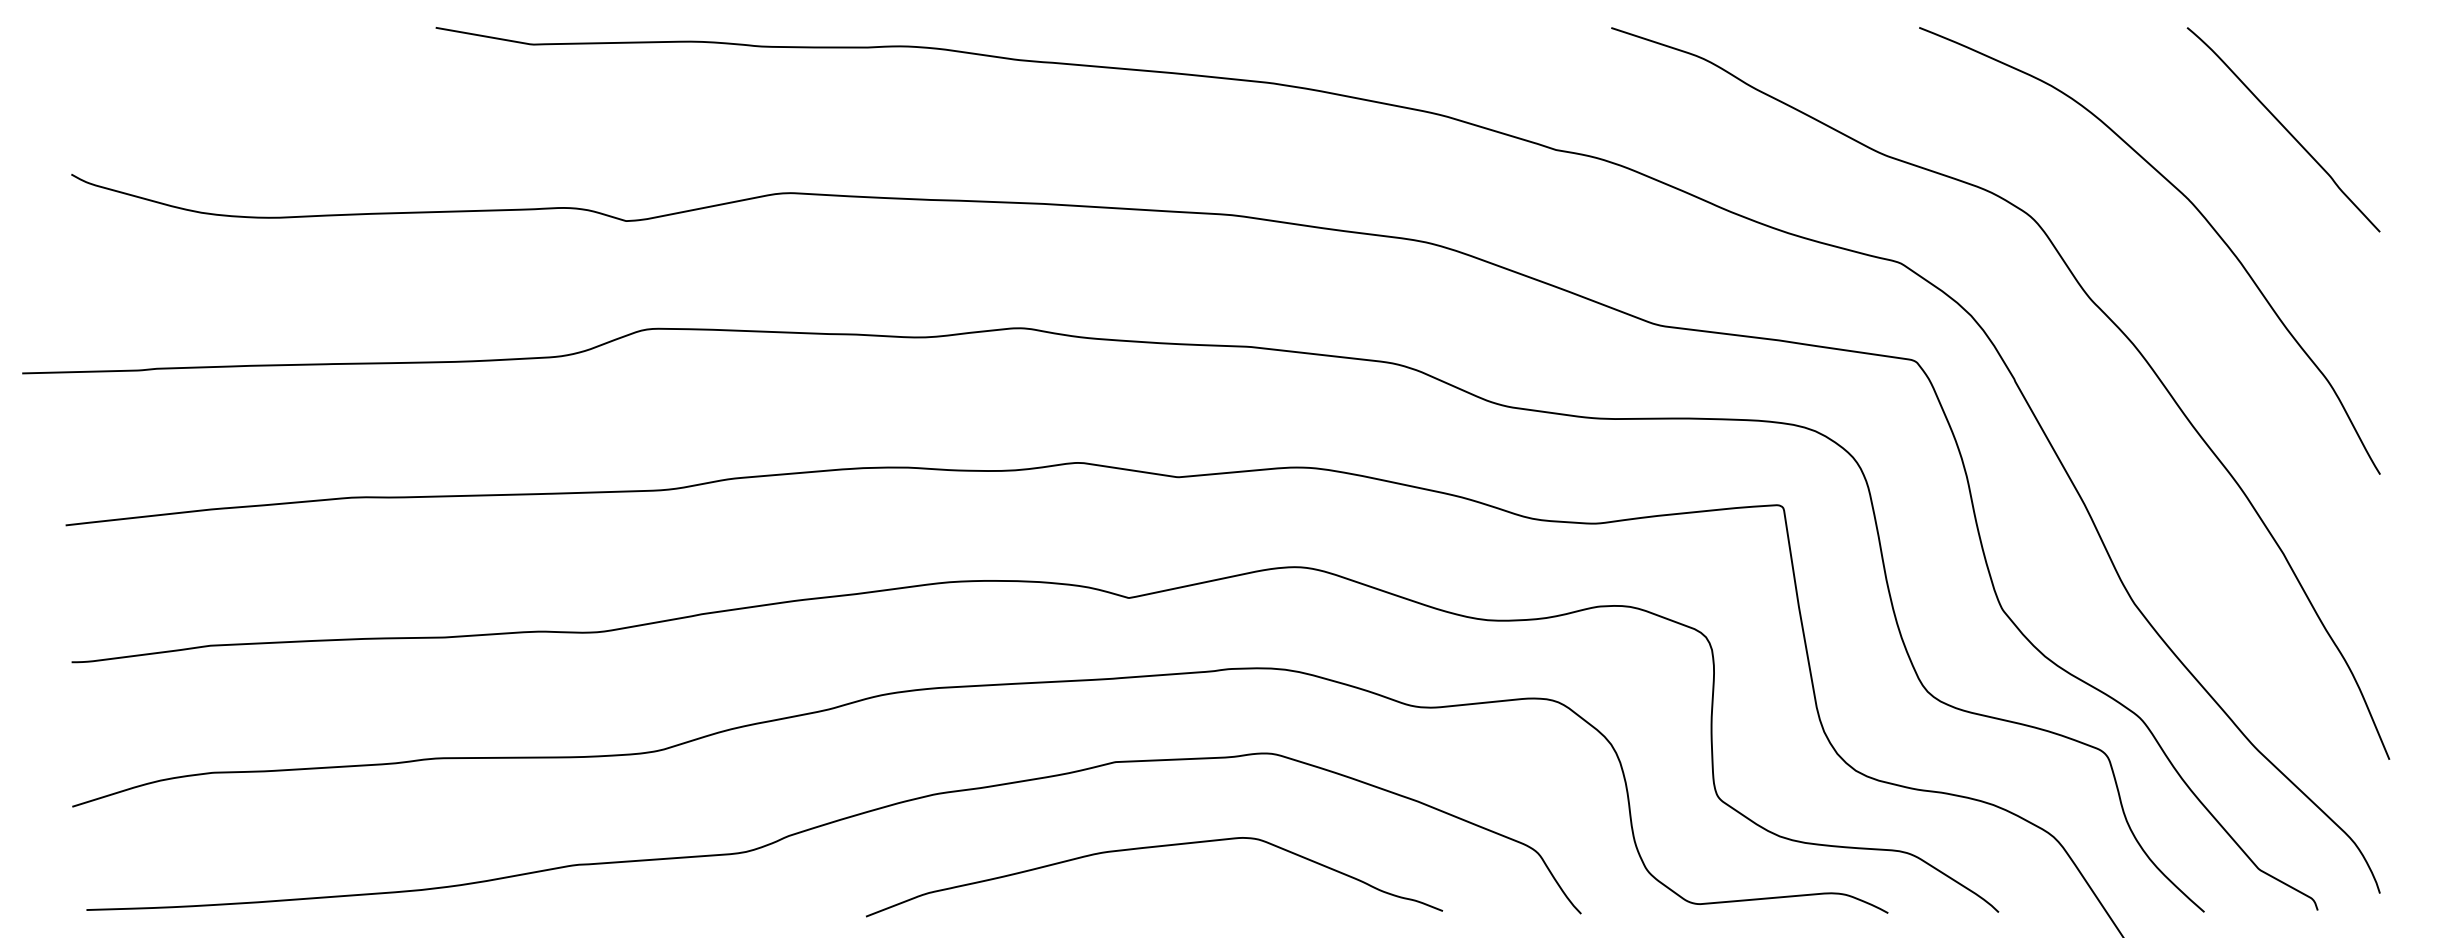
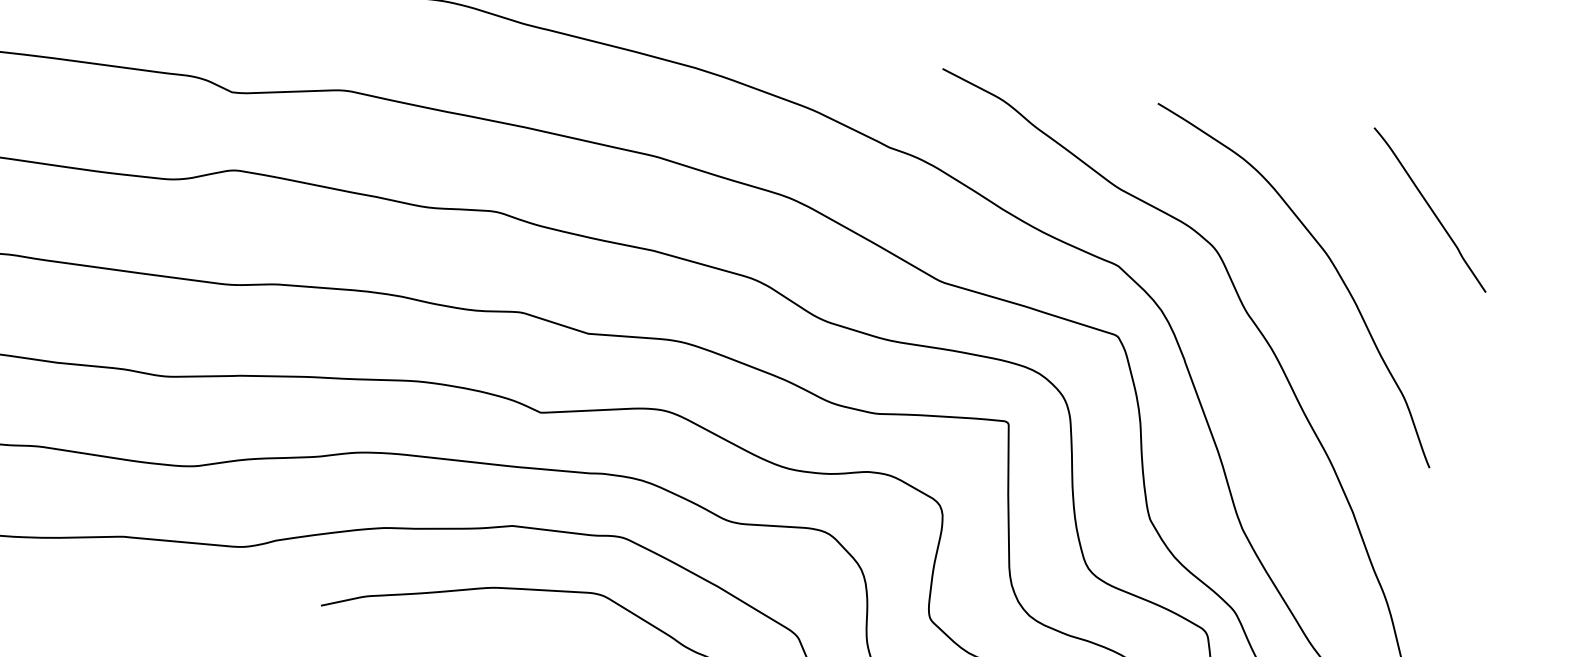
curve: (2284, 128) -> (1430, 209), moved

